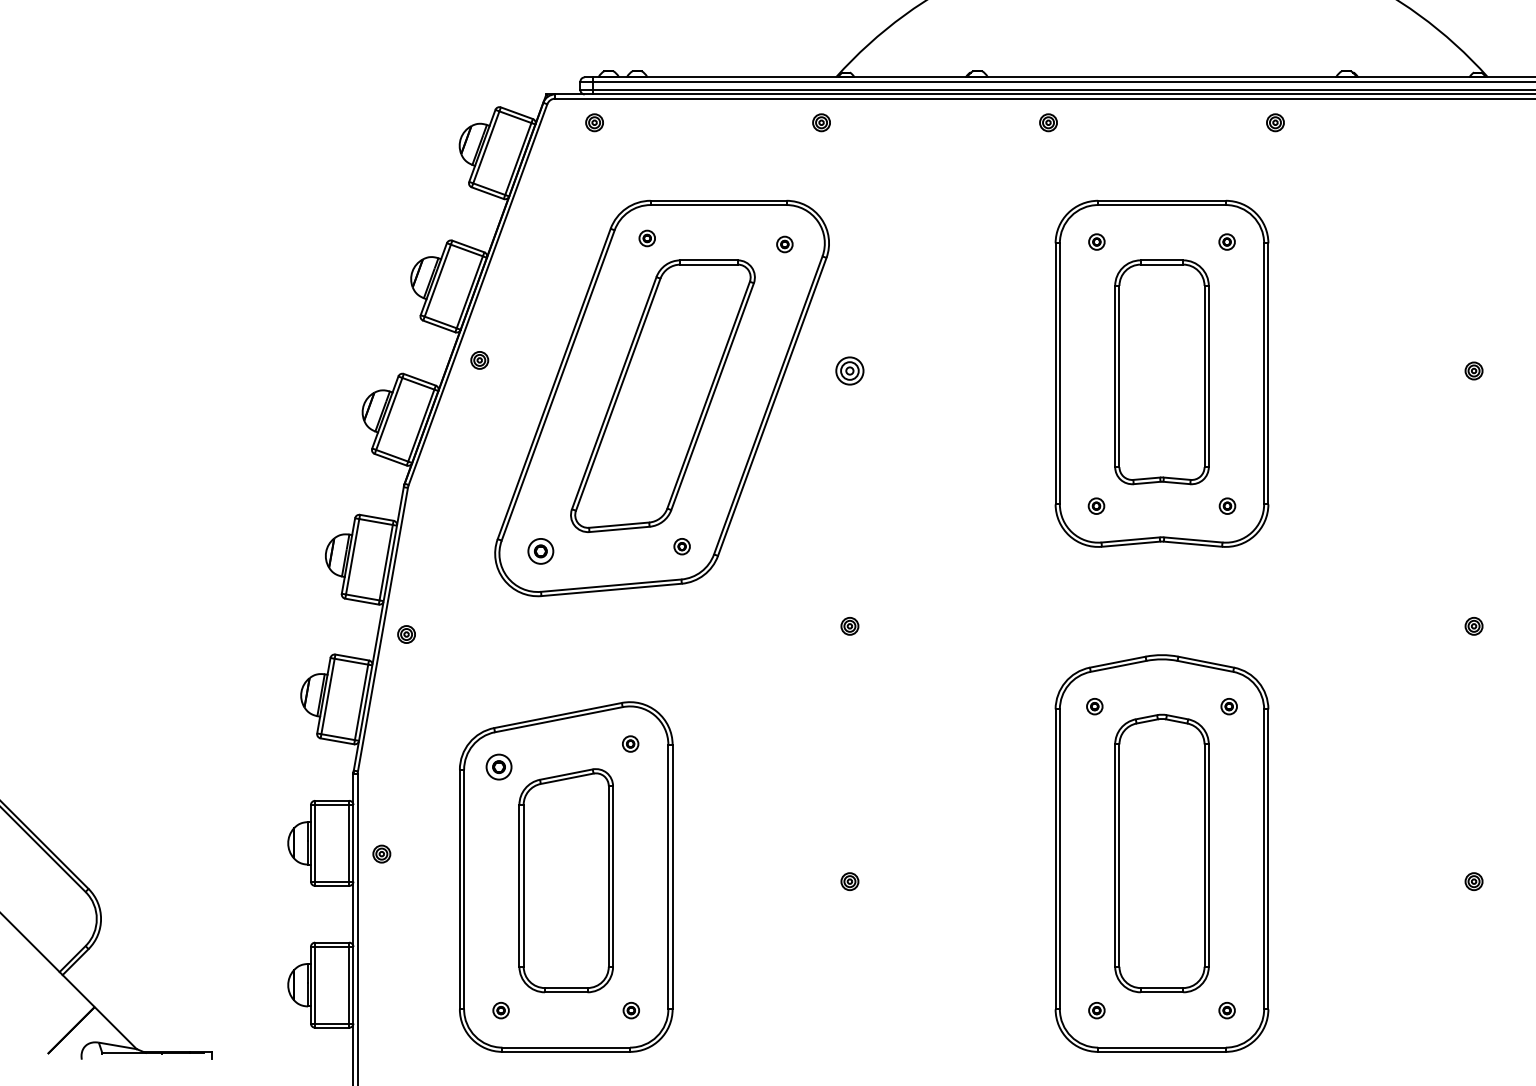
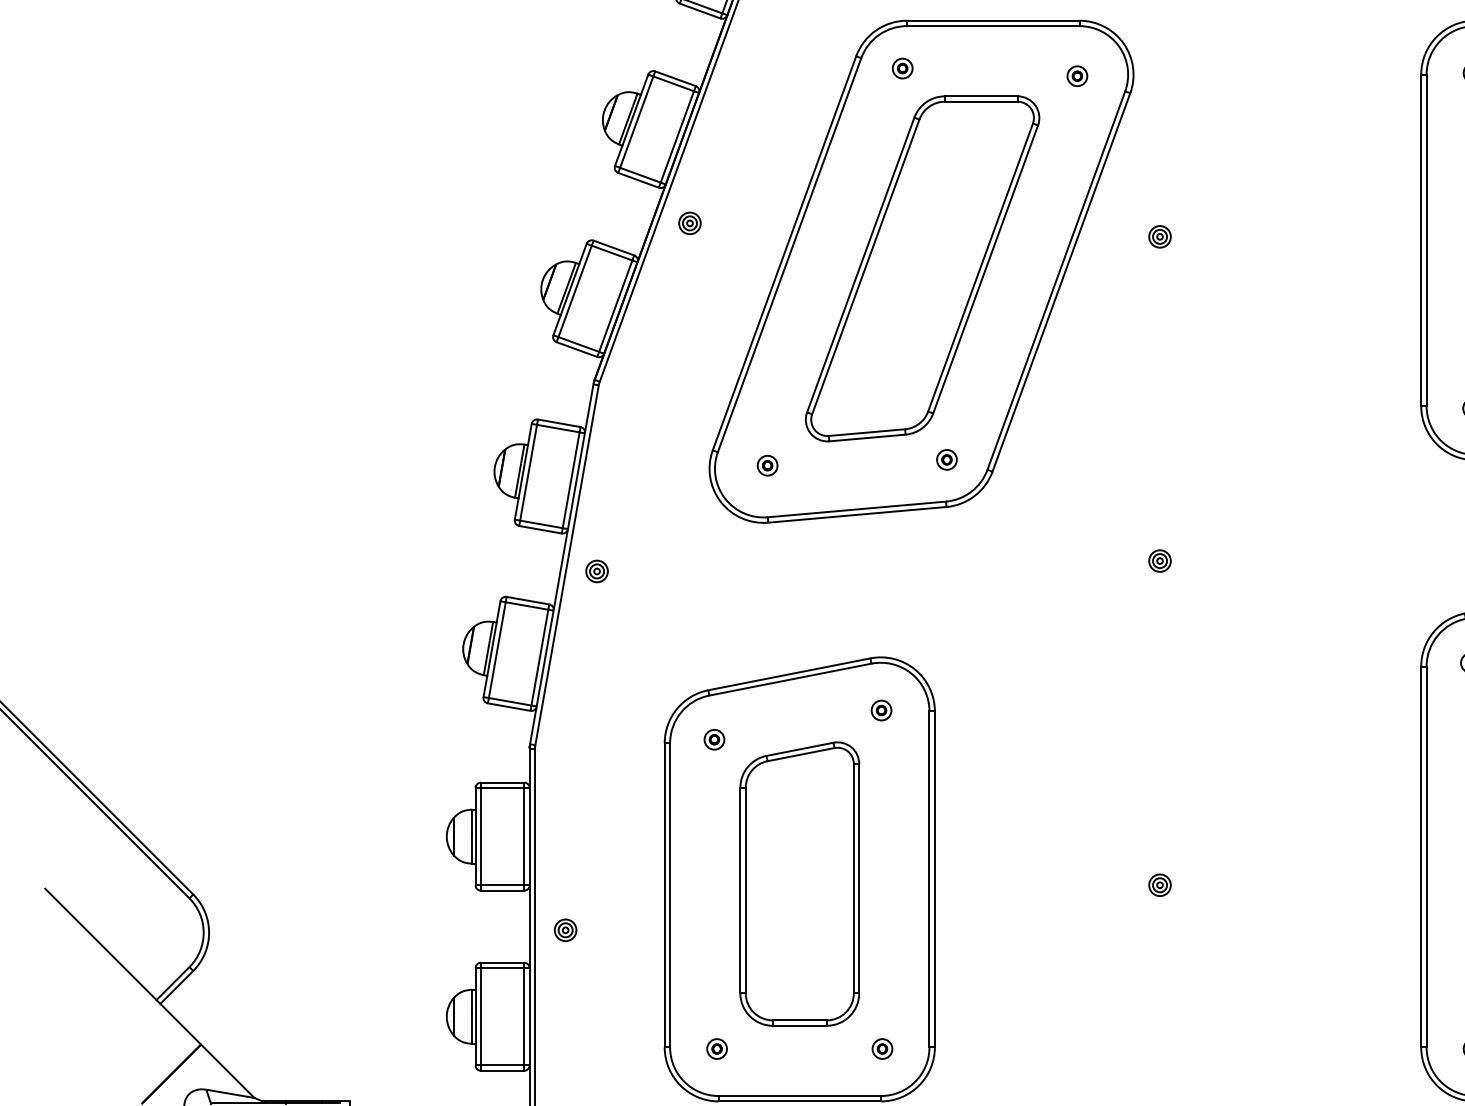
part: (849, 370) -> (1159, 236), size x0.62
part: (540, 550) -> (767, 464), size x0.62
part: (498, 766) -> (713, 739), size x0.62
part: (381, 853) -> (565, 929), moved

